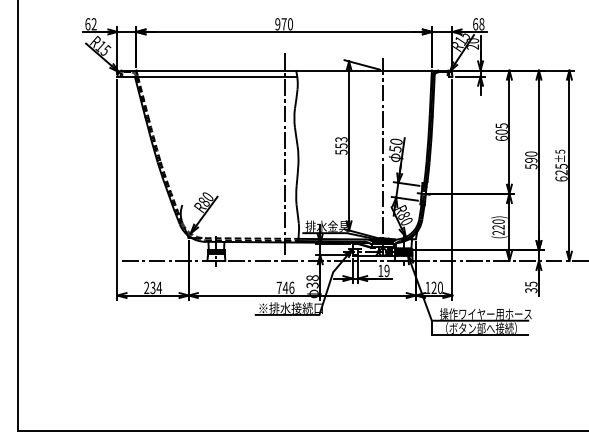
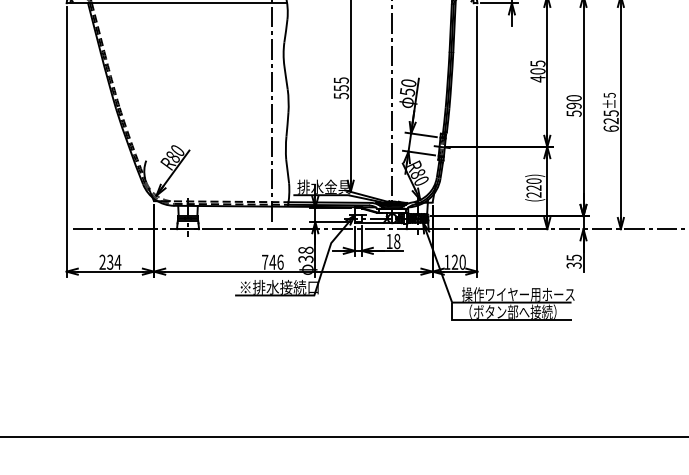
text: (501, 138) -> (537, 79), 605 -> 405
text: (340, 139) -> (340, 80), 553 -> 555
text: (386, 270) -> (396, 240), 19 -> 18

